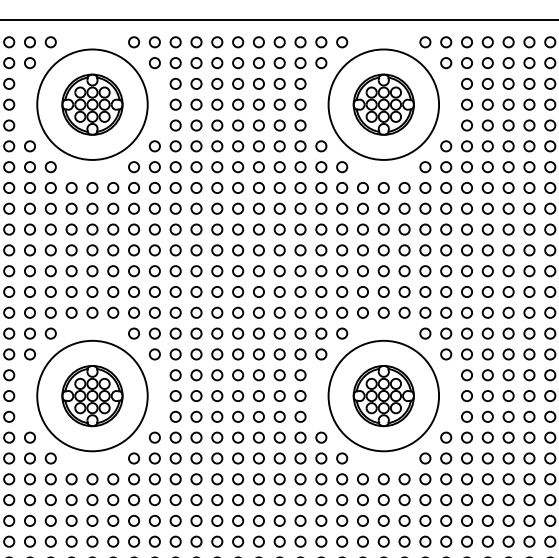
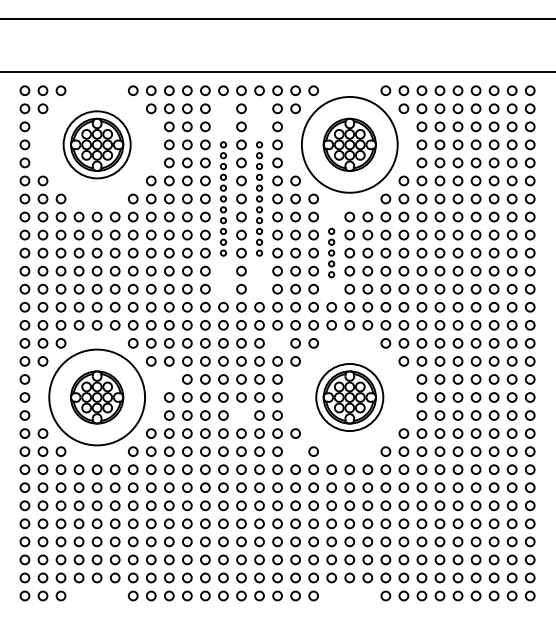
circle: (92, 104) -> (97, 144), size x0.7
part: (238, 166) -> (223, 198), size x0.6
part: (279, 166) -> (259, 198), size x0.6
part: (362, 228) -> (331, 252), size x0.6
circle: (300, 333) -> (277, 343), removed
circle: (175, 375) -> (169, 379), removed
circle: (383, 396) -> (349, 397), size x0.7
circle: (258, 416) -> (241, 415), removed
circle: (321, 458) -> (295, 451), removed

